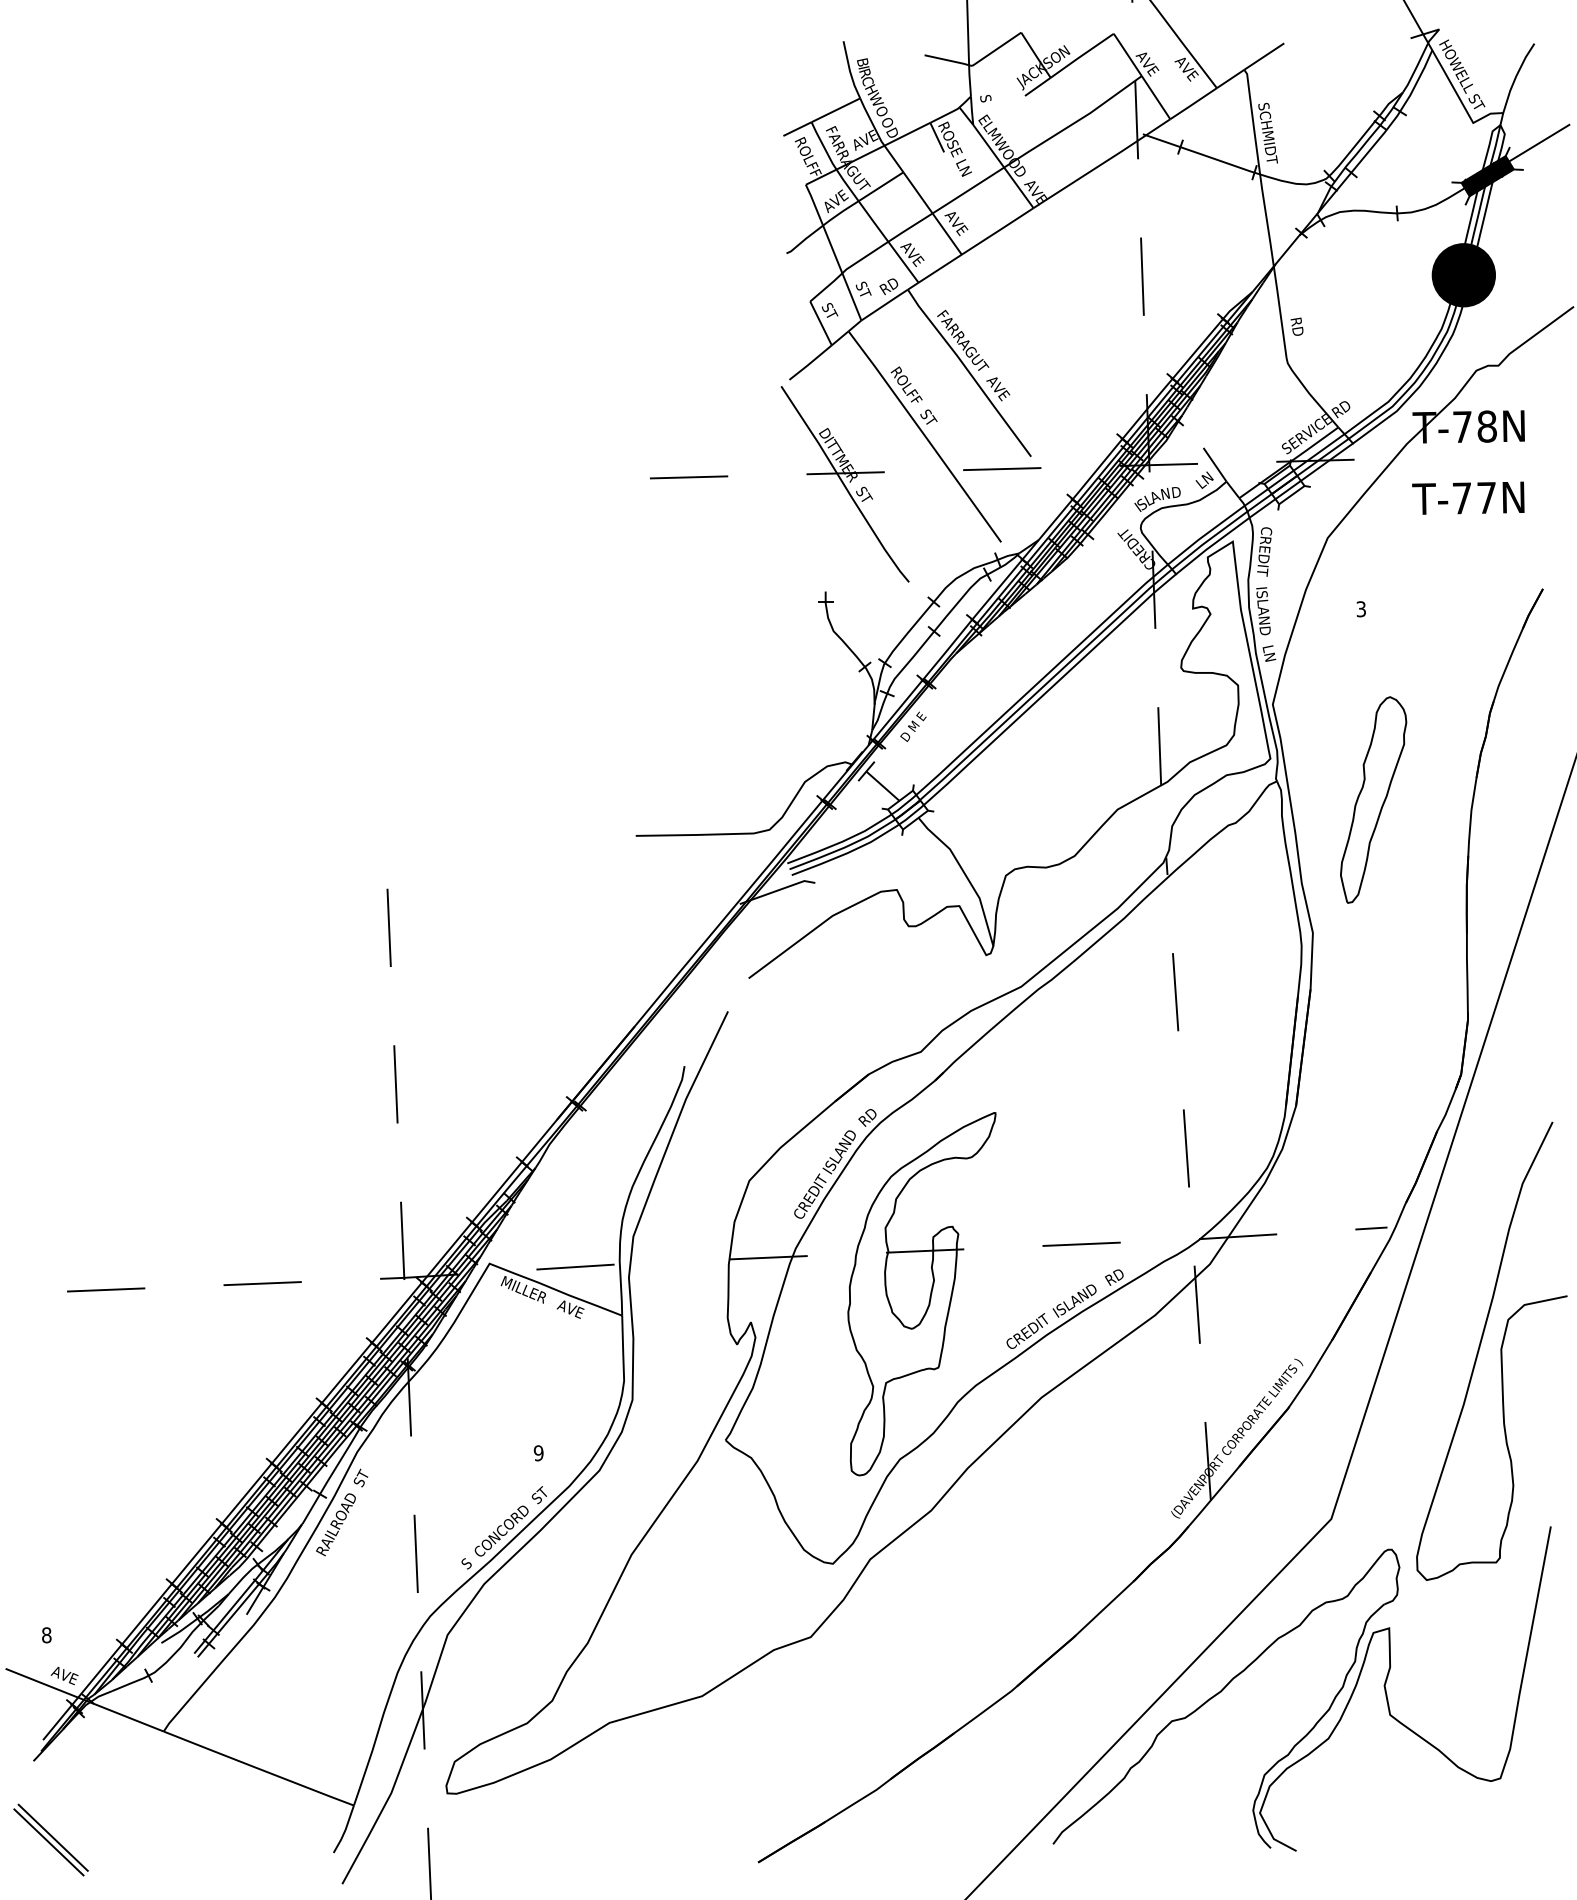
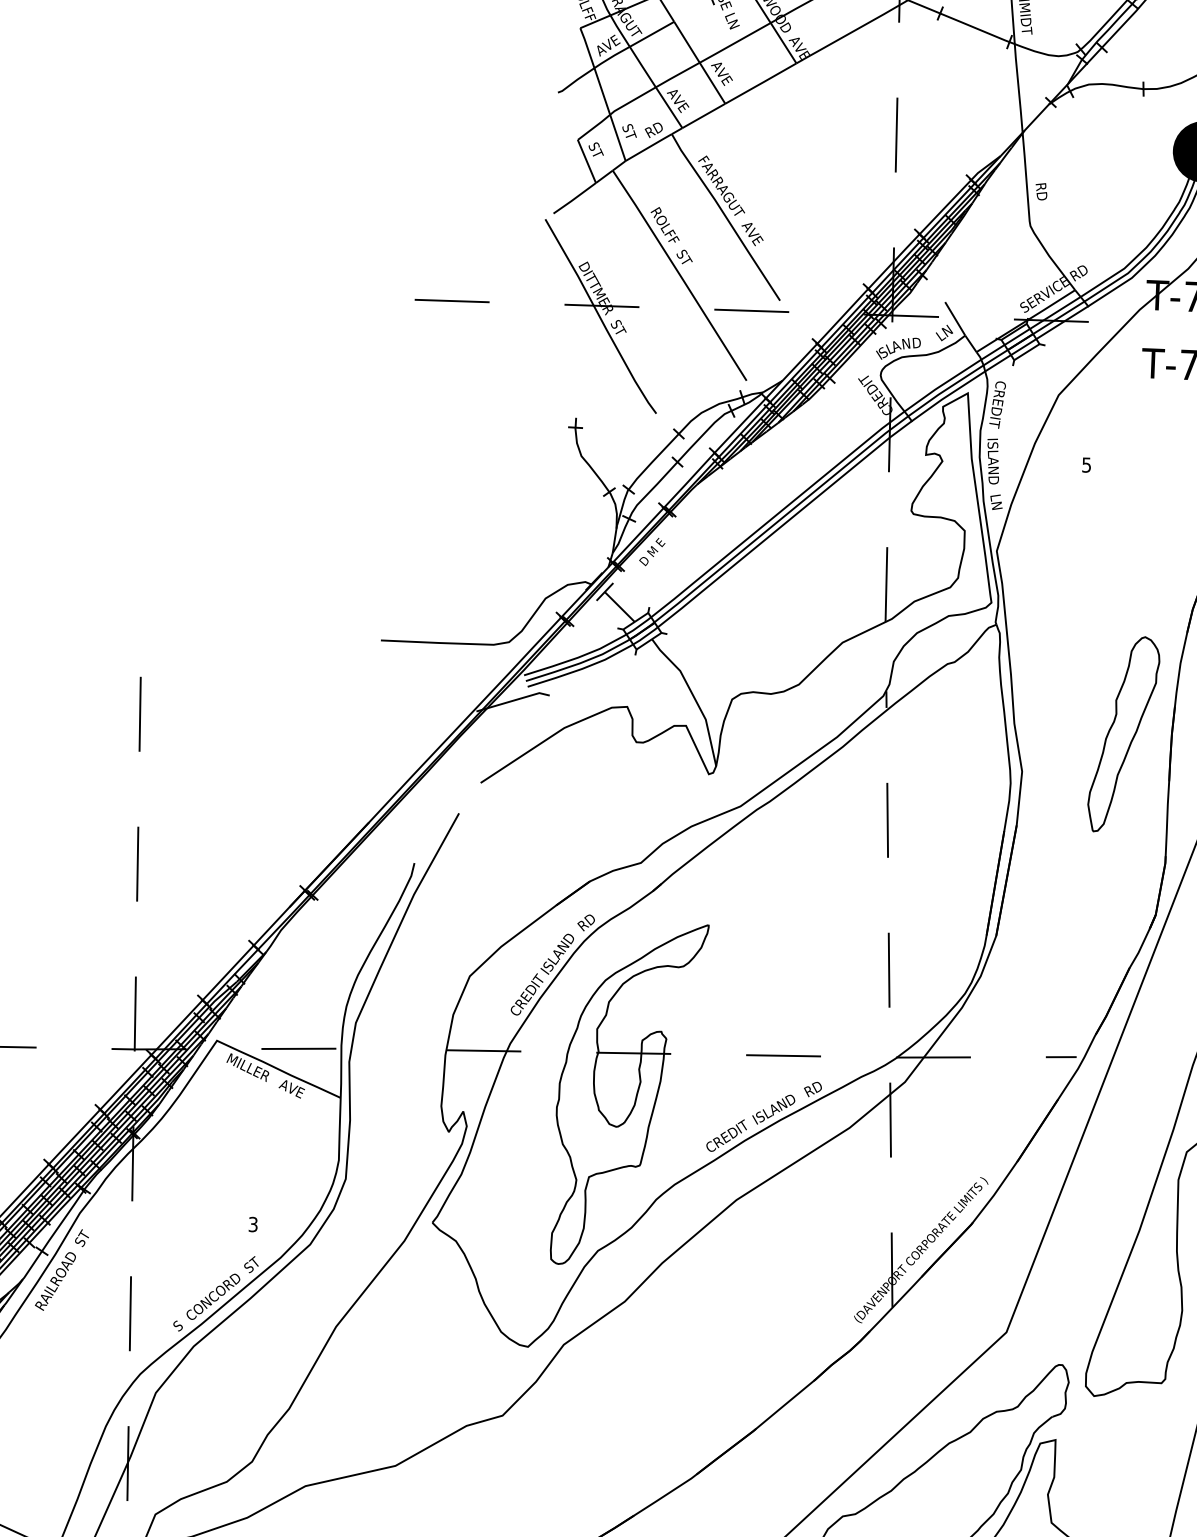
text: (1360, 608) -> (1086, 464), 3 -> 5
part: (1373, 799) -> (1123, 734), moved
text: (538, 1453) -> (252, 1224), 9 -> 3

